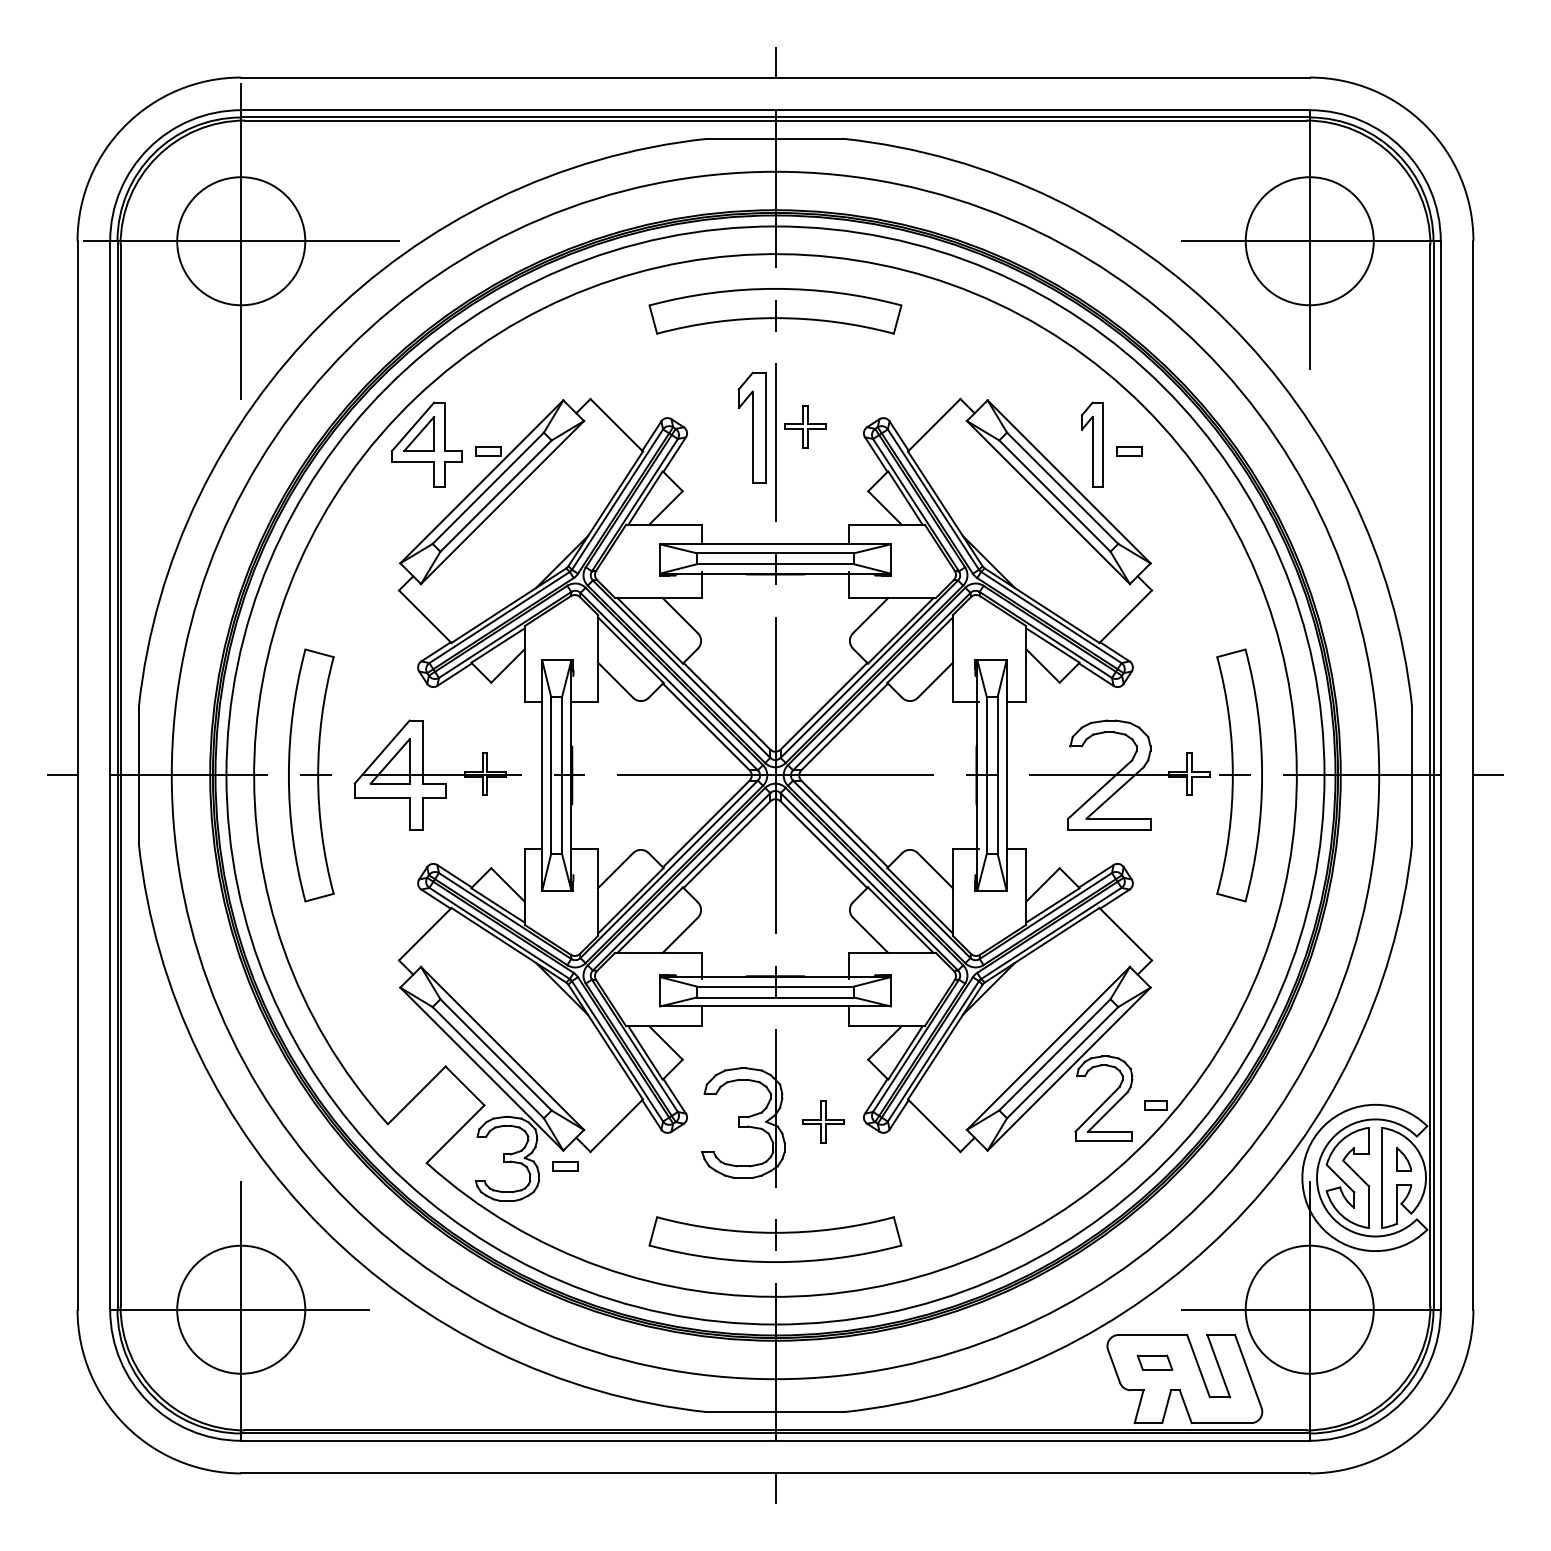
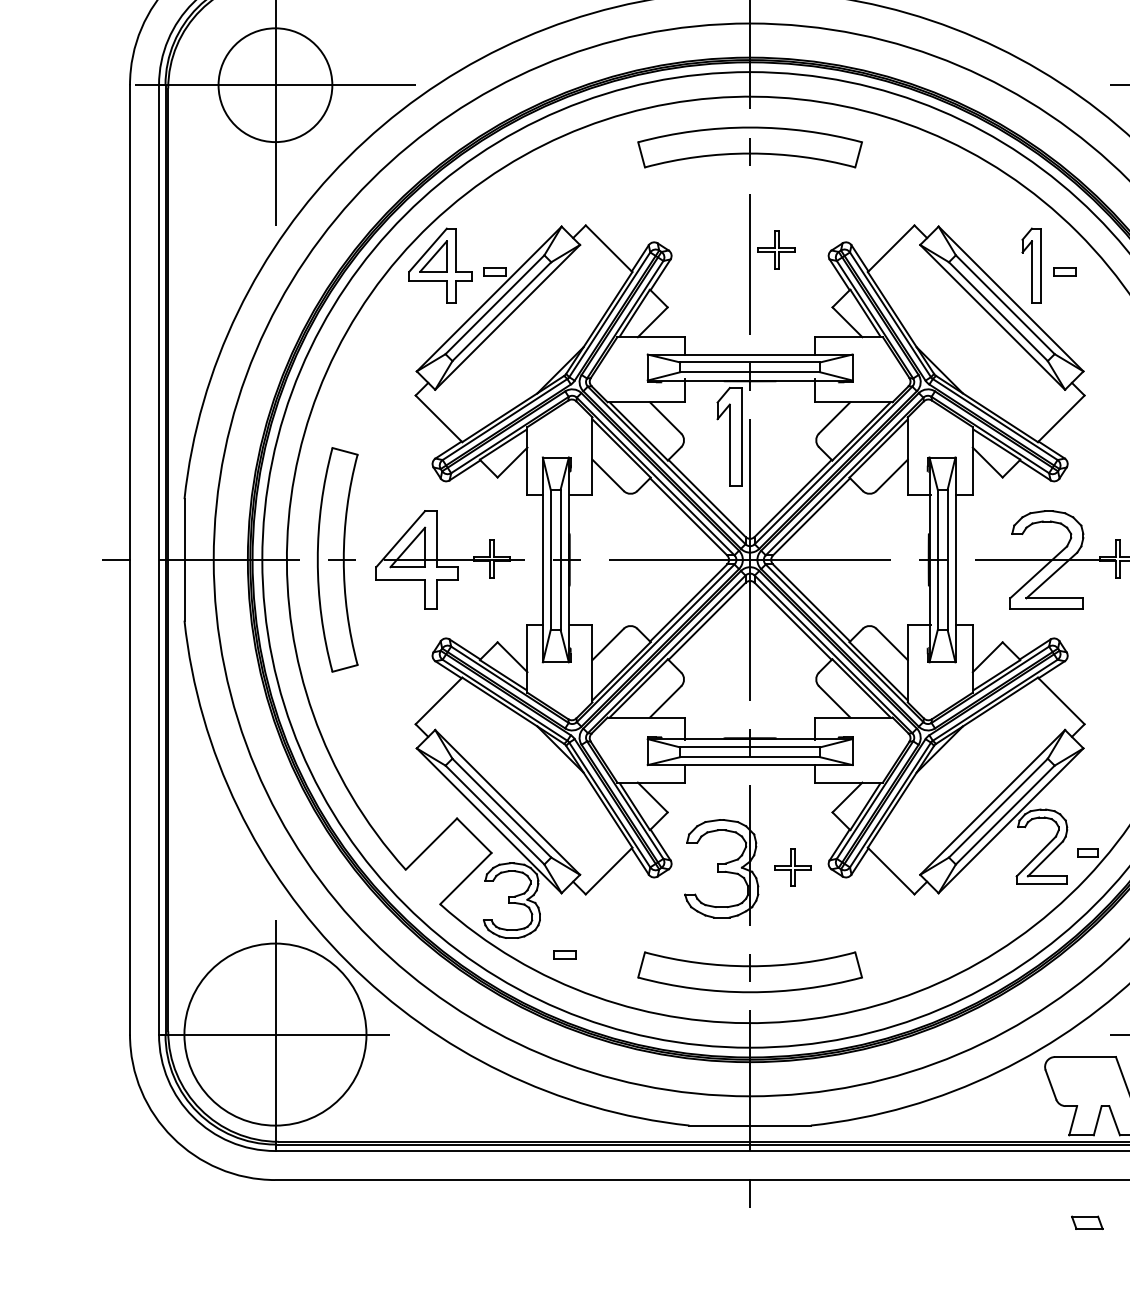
part: (751, 427) -> (728, 436), moved
part: (565, 1166) -> (565, 955), moved
circle: (241, 1309) -> (275, 1034), size x1.6
part: (1154, 1362) -> (1086, 1222), moved

